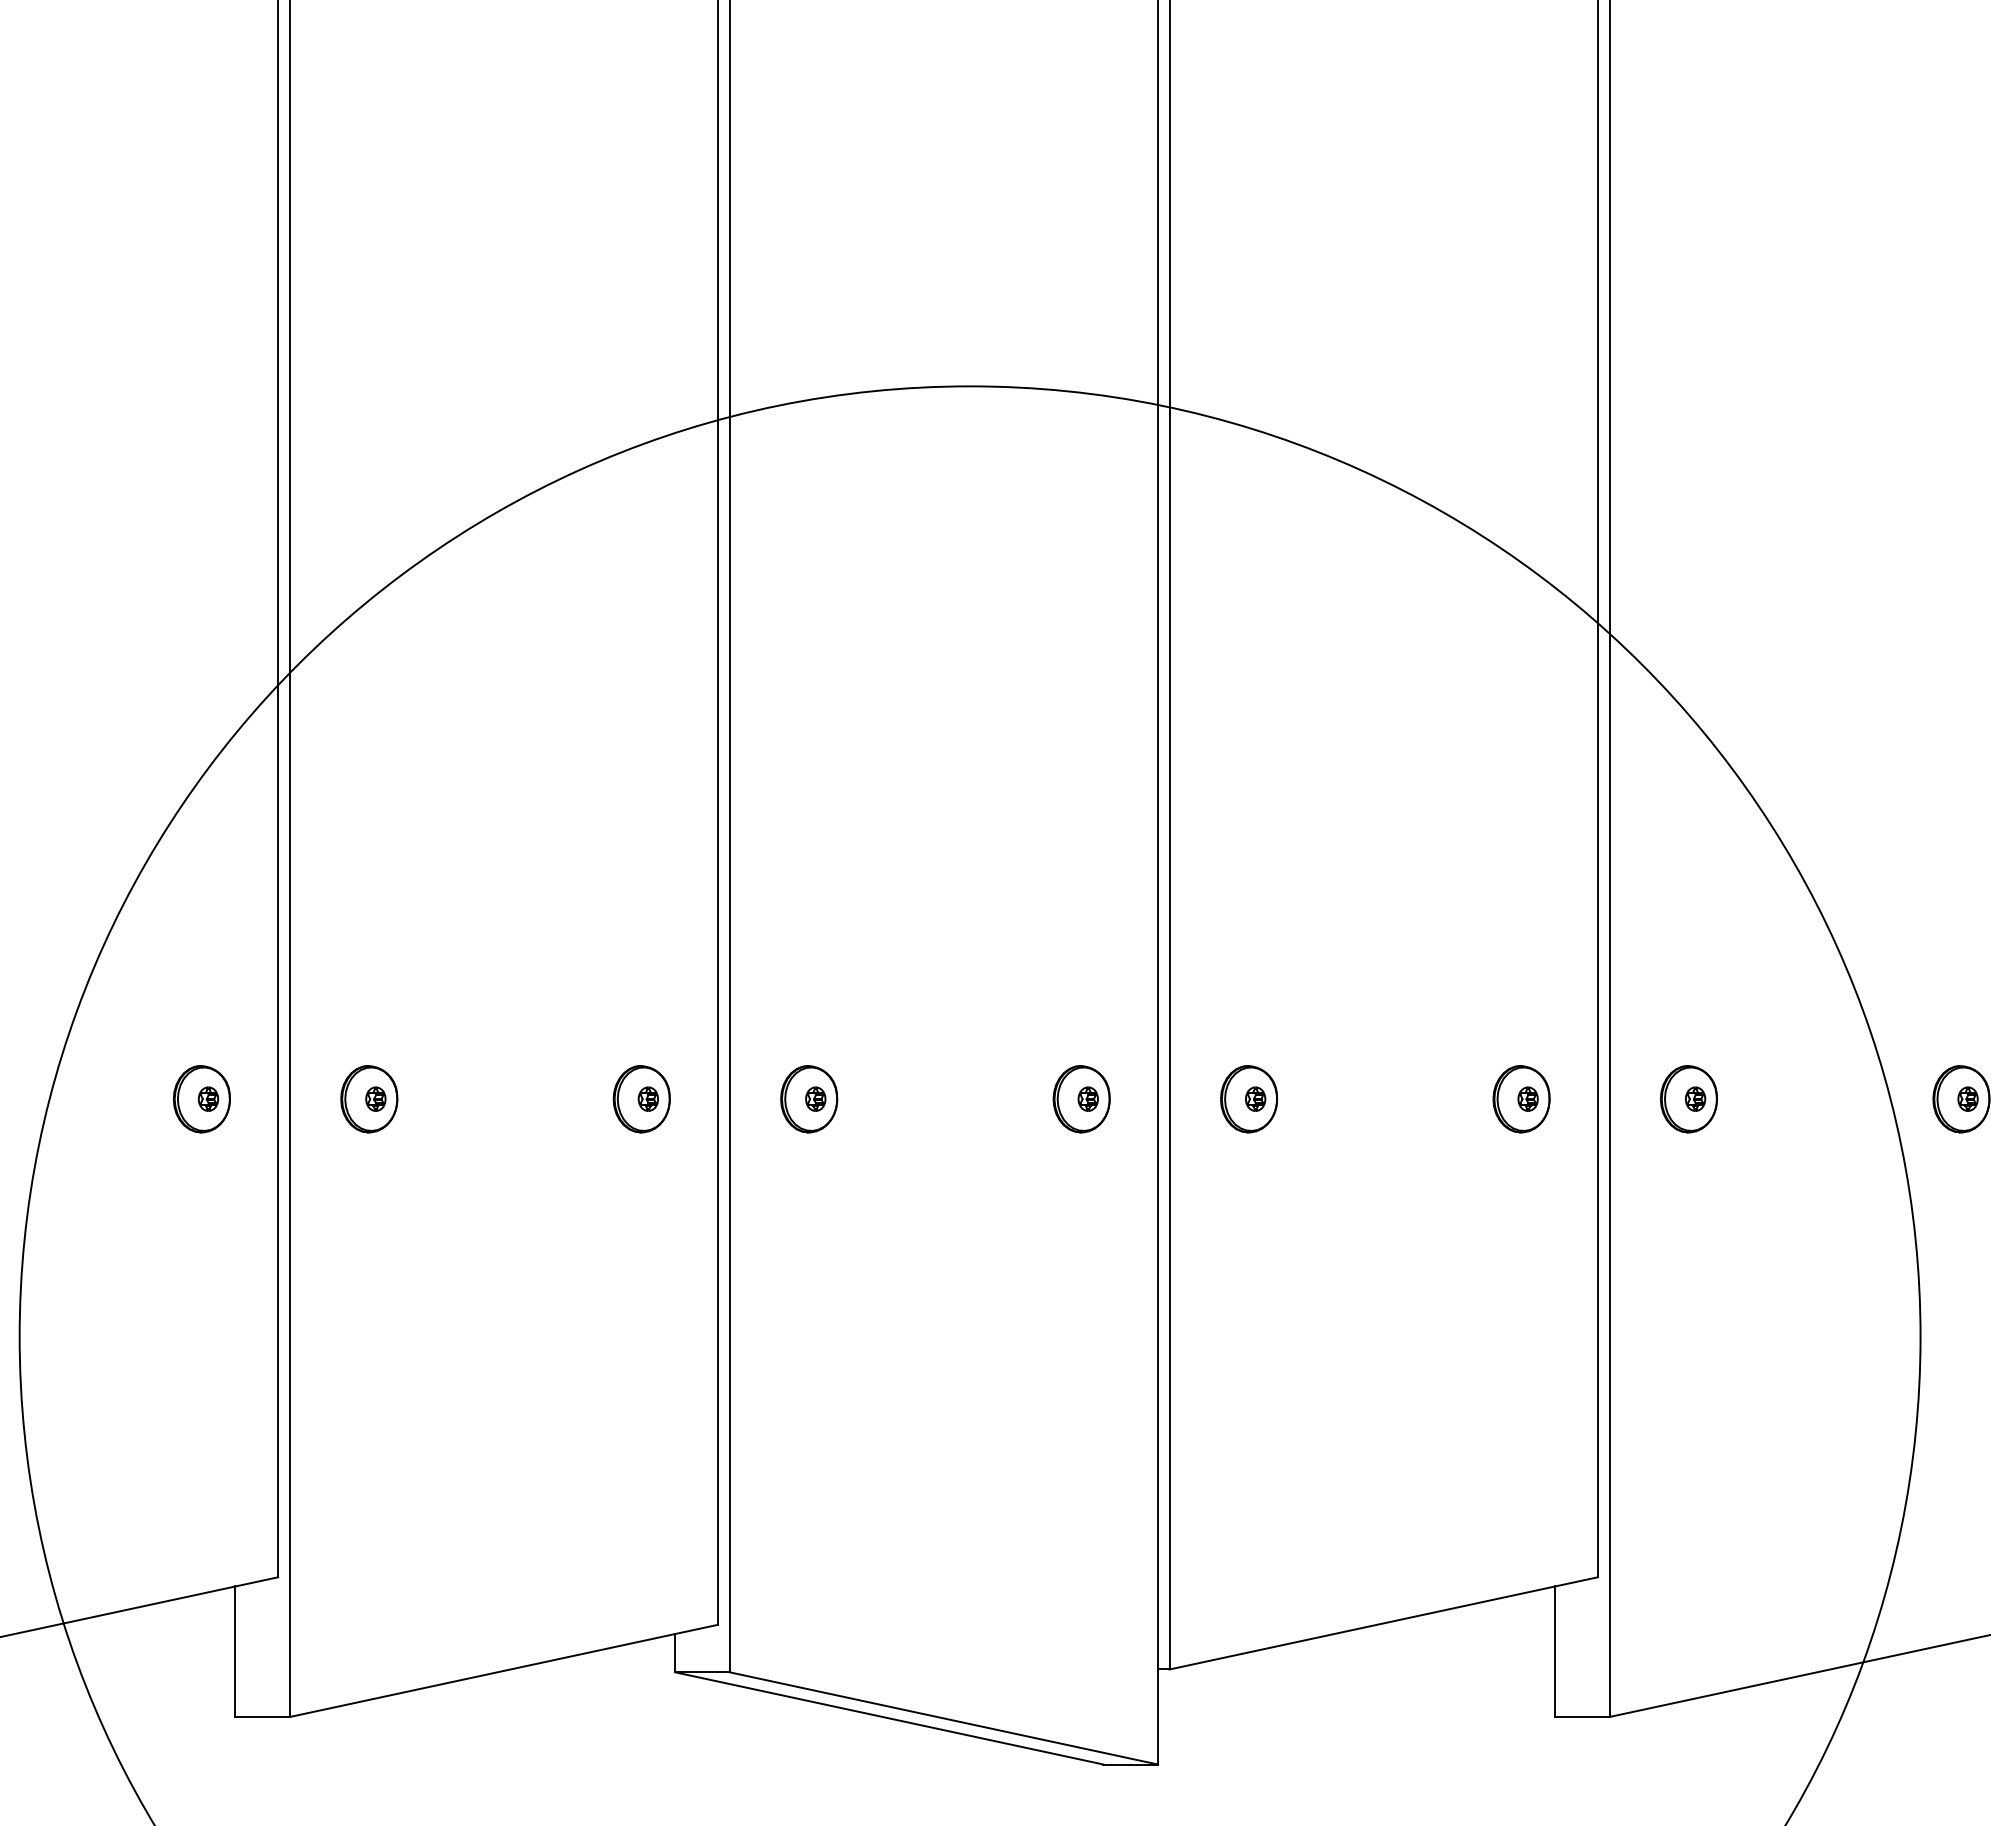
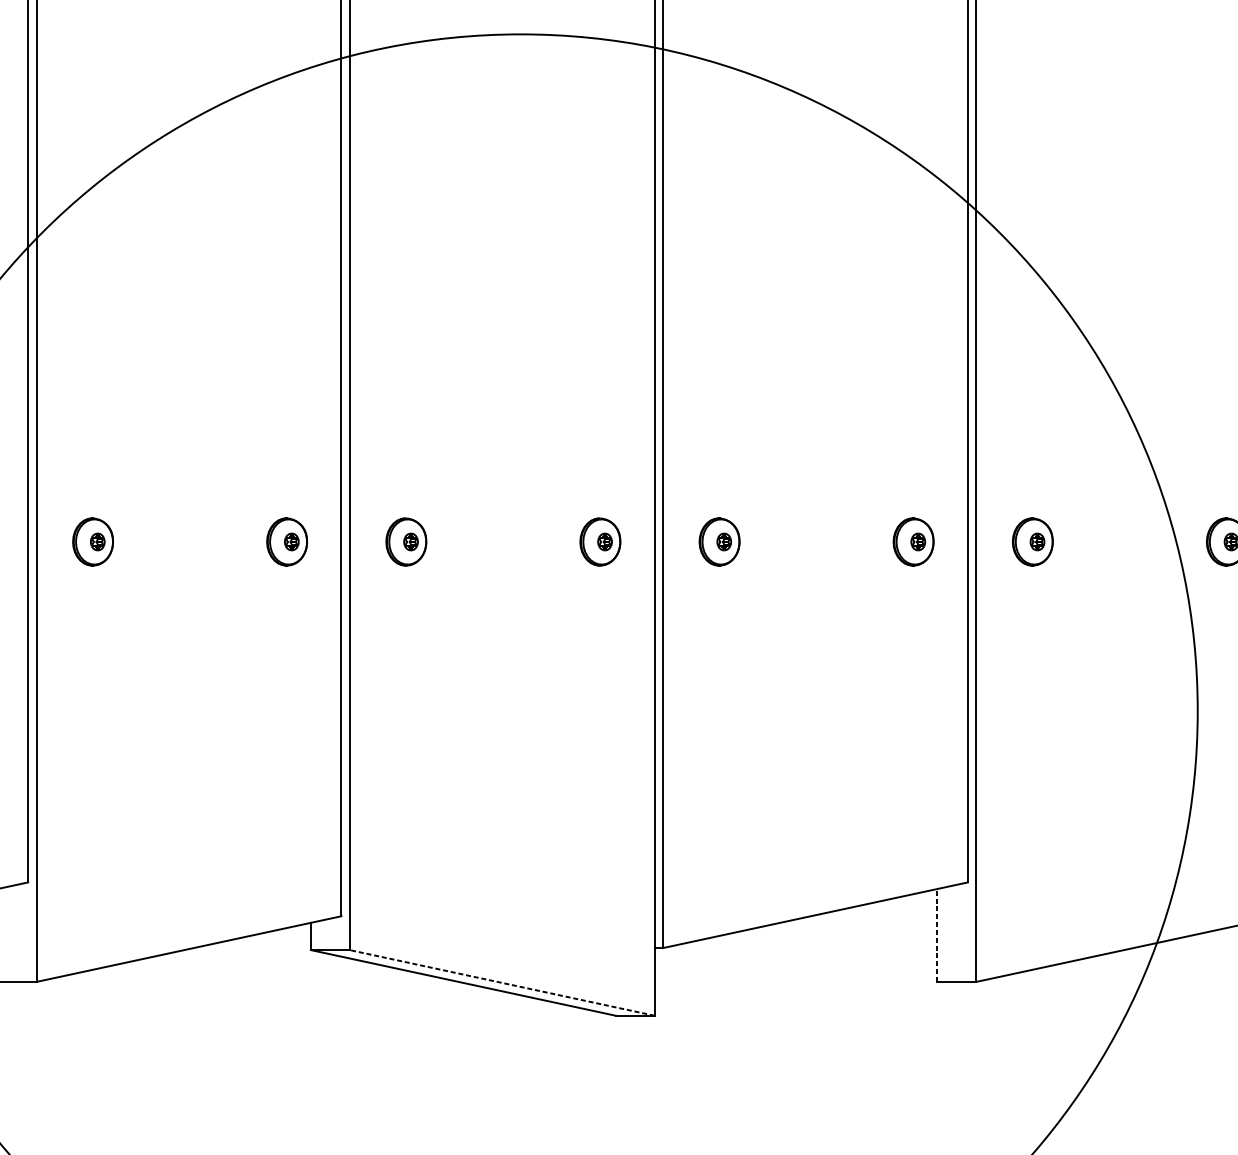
line: (1555, 1651) -> (937, 935), solid -> dashed
line: (943, 1718) -> (501, 982), solid -> dashed

